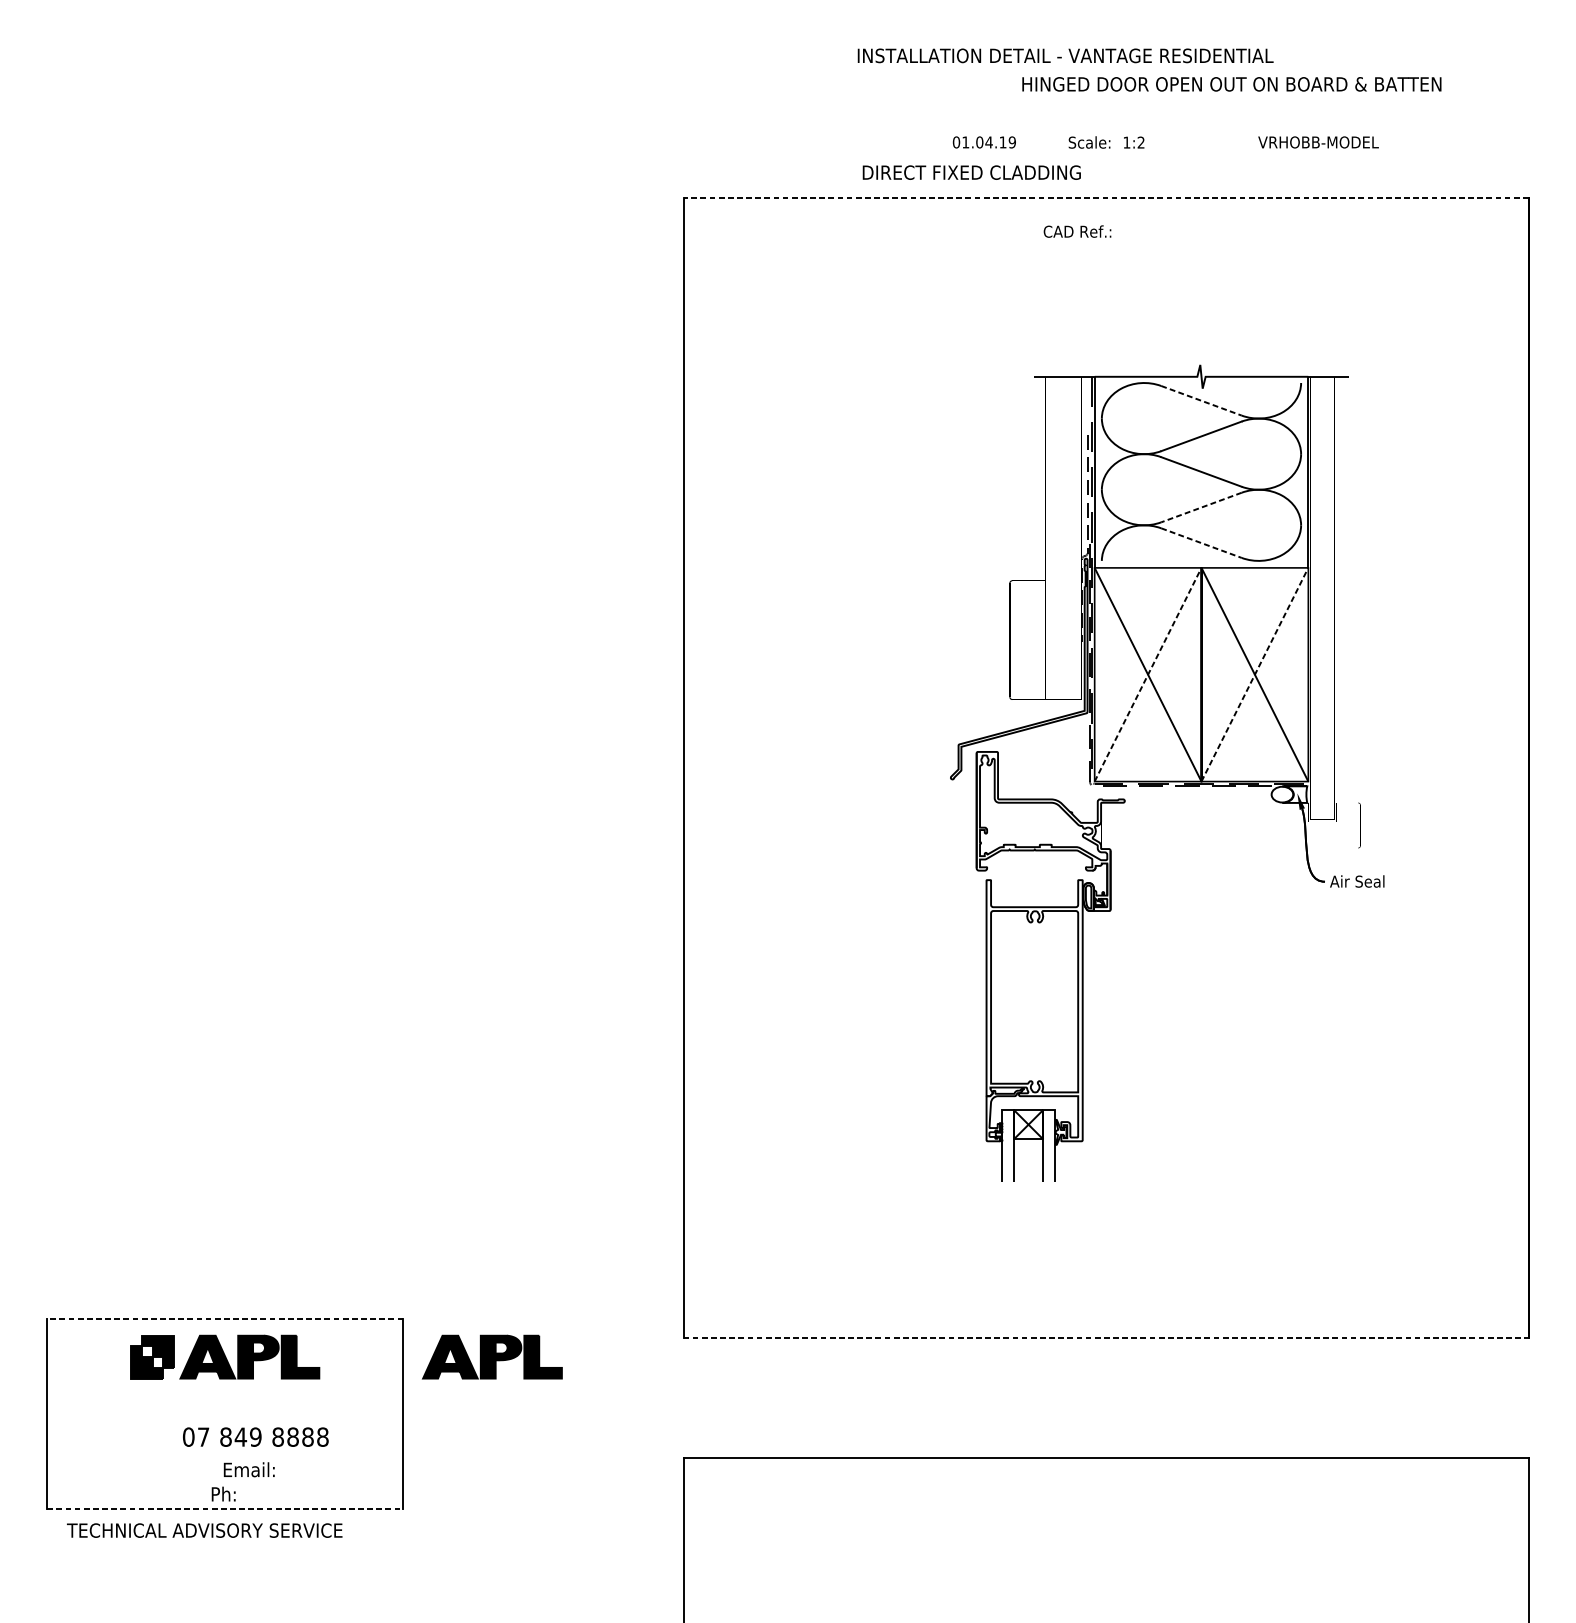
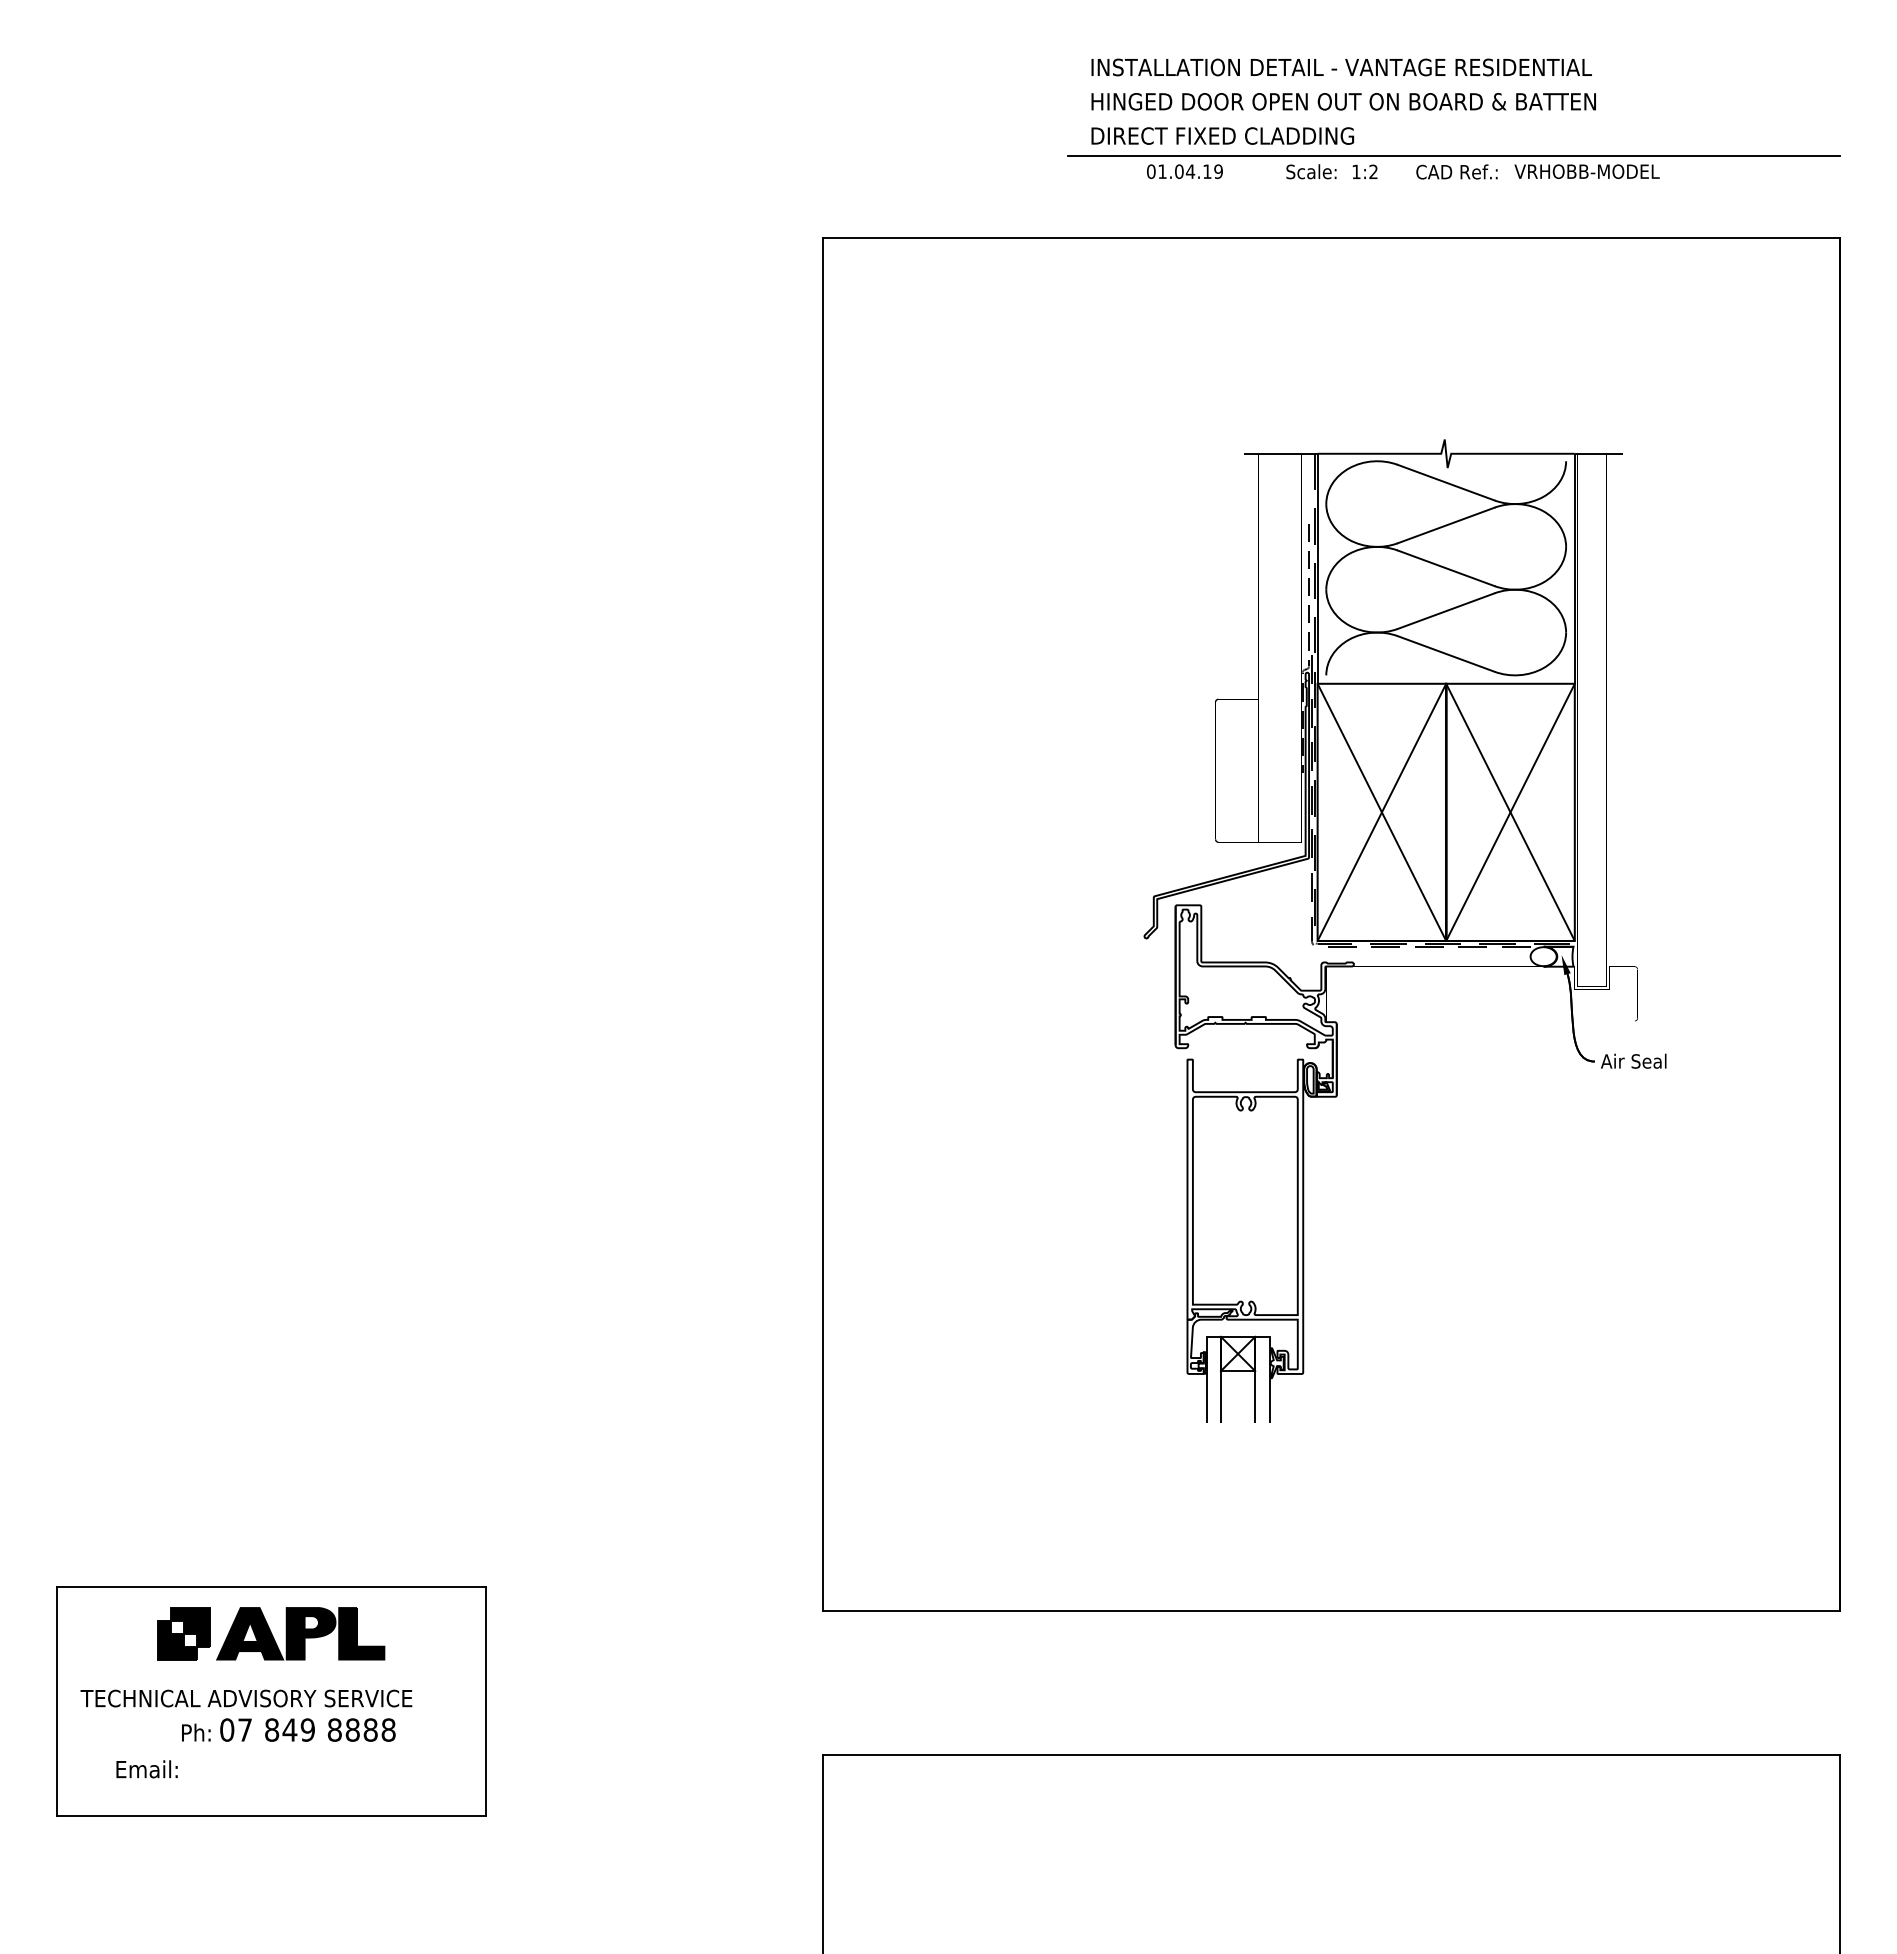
text: (1065, 55) -> (1341, 67), moved
text: (1231, 84) -> (1343, 101), moved
line: (1208, 129) -> (1454, 156), added
text: (971, 172) -> (1222, 135), moved
line: (1106, 197) -> (1331, 238), dashed -> solid
text: (1077, 231) -> (1456, 171), moved
line: (1201, 400) -> (1446, 482), dashed -> solid
line: (1201, 507) -> (1446, 611), dashed -> solid
line: (1201, 542) -> (1446, 653), dashed -> solid
line: (1147, 674) -> (1381, 812), dashed -> solid
line: (1254, 674) -> (1510, 812), dashed -> solid
line: (224, 1318) -> (270, 1587), dashed -> solid
line: (1106, 1337) -> (1331, 1610), dashed -> solid
part: (492, 1356) -> (592, 1633), removed
text: (248, 1469) -> (146, 1769), moved
text: (223, 1494) -> (196, 1732), moved
line: (225, 1508) -> (271, 1816), dashed -> solid
text: (204, 1530) -> (246, 1698), moved

